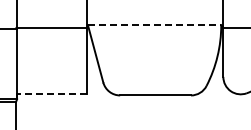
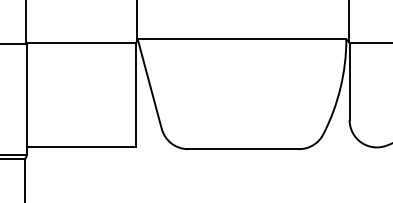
line: (154, 25) -> (241, 39), dashed -> solid
line: (52, 93) -> (82, 146), dashed -> solid

